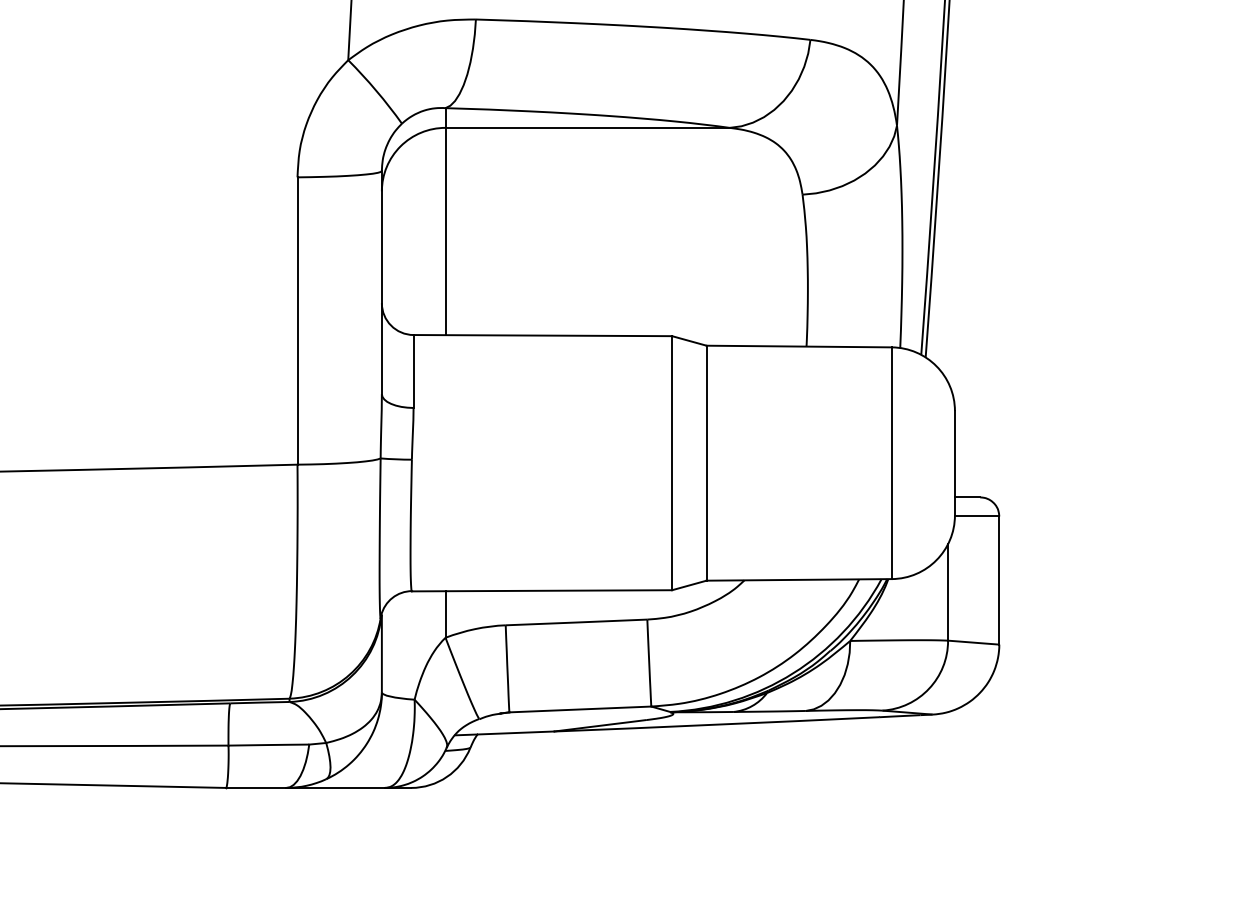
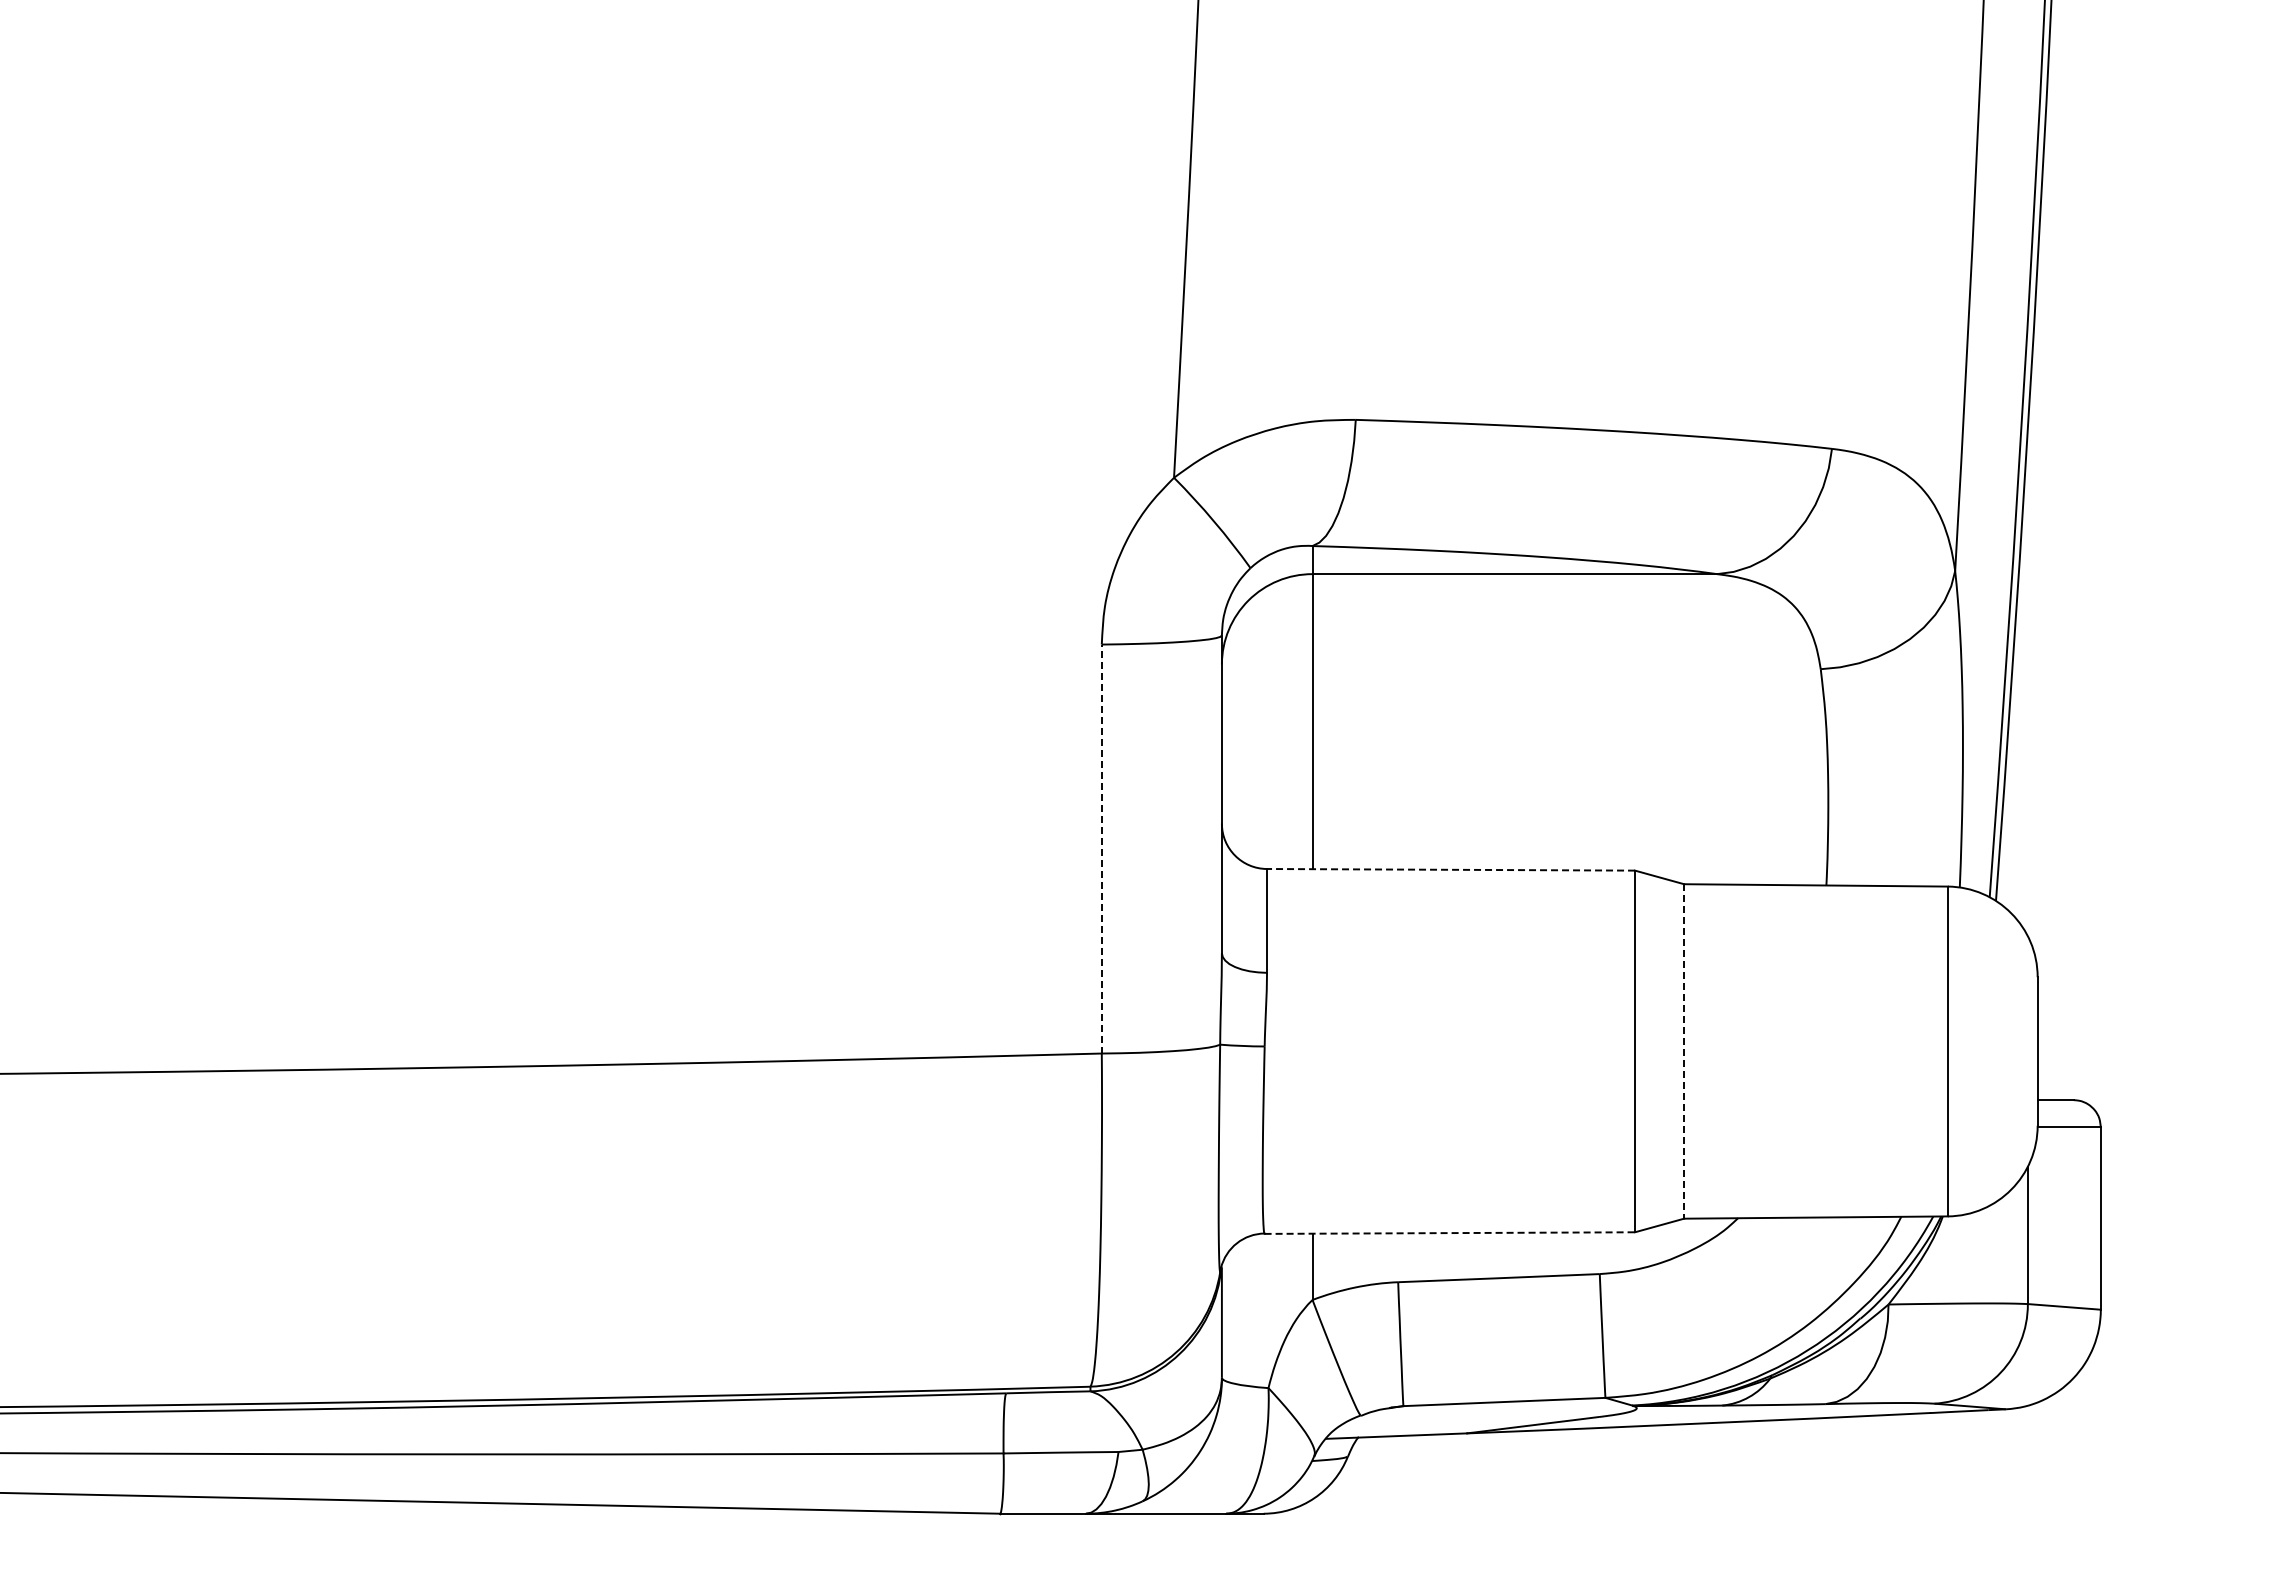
line: (297, 320) -> (1101, 848), solid -> dashed
line: (542, 335) -> (1450, 869), solid -> dashed
line: (706, 463) -> (1684, 1051), solid -> dashed
line: (542, 591) -> (1450, 1233), solid -> dashed

